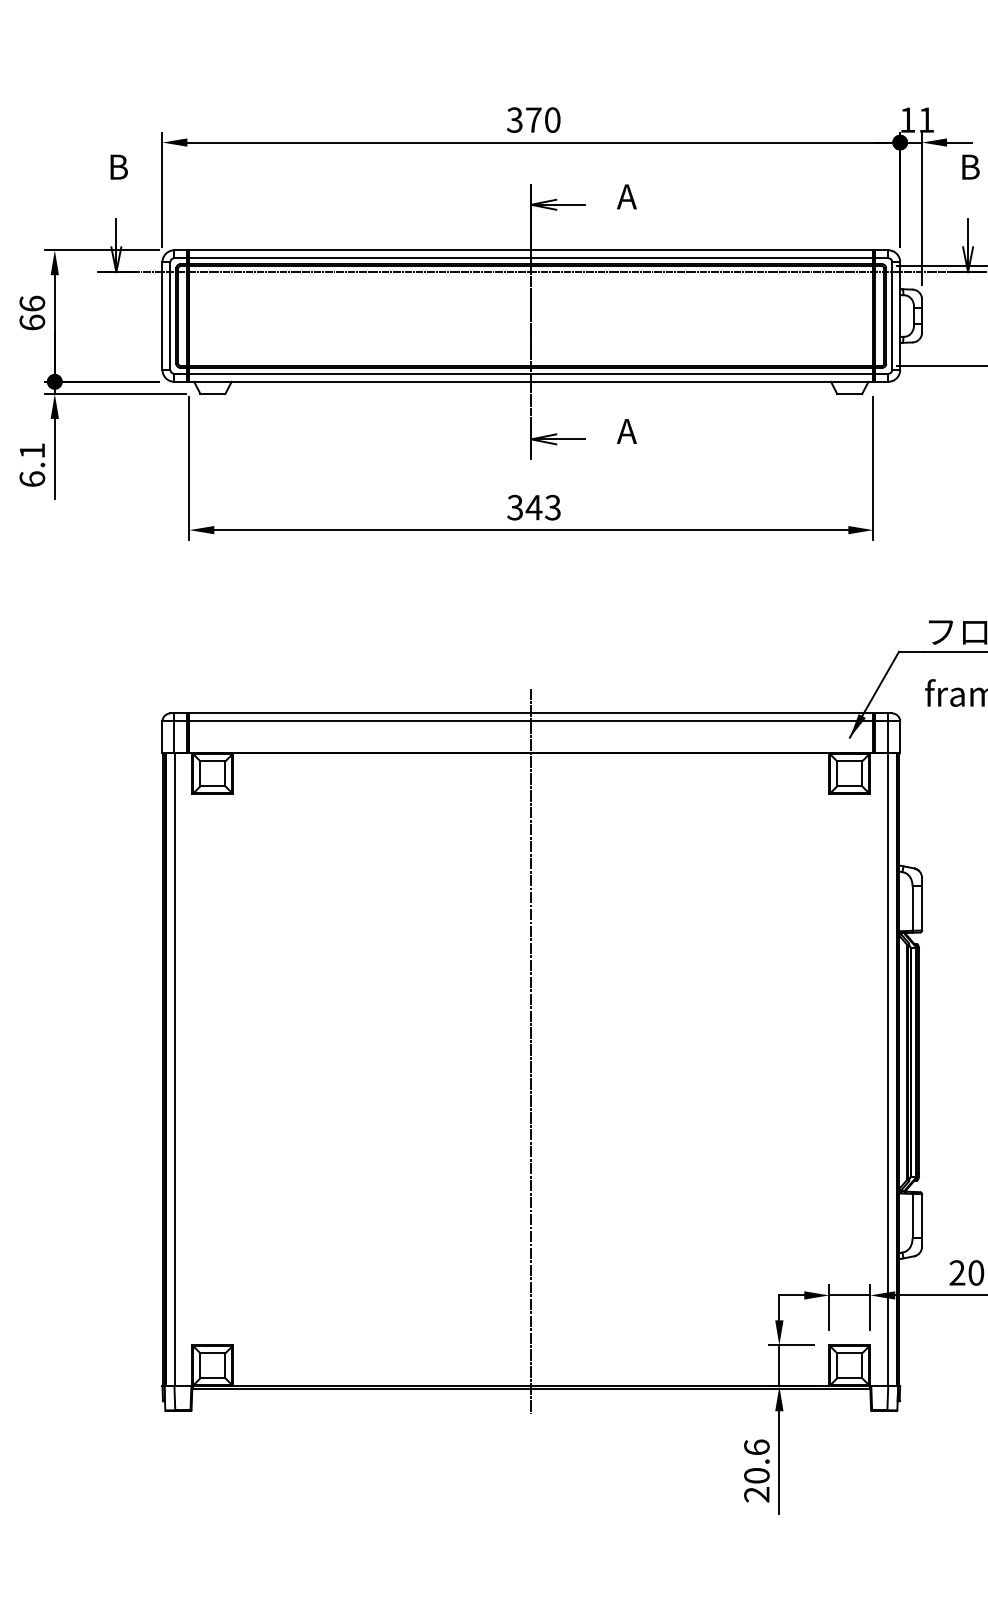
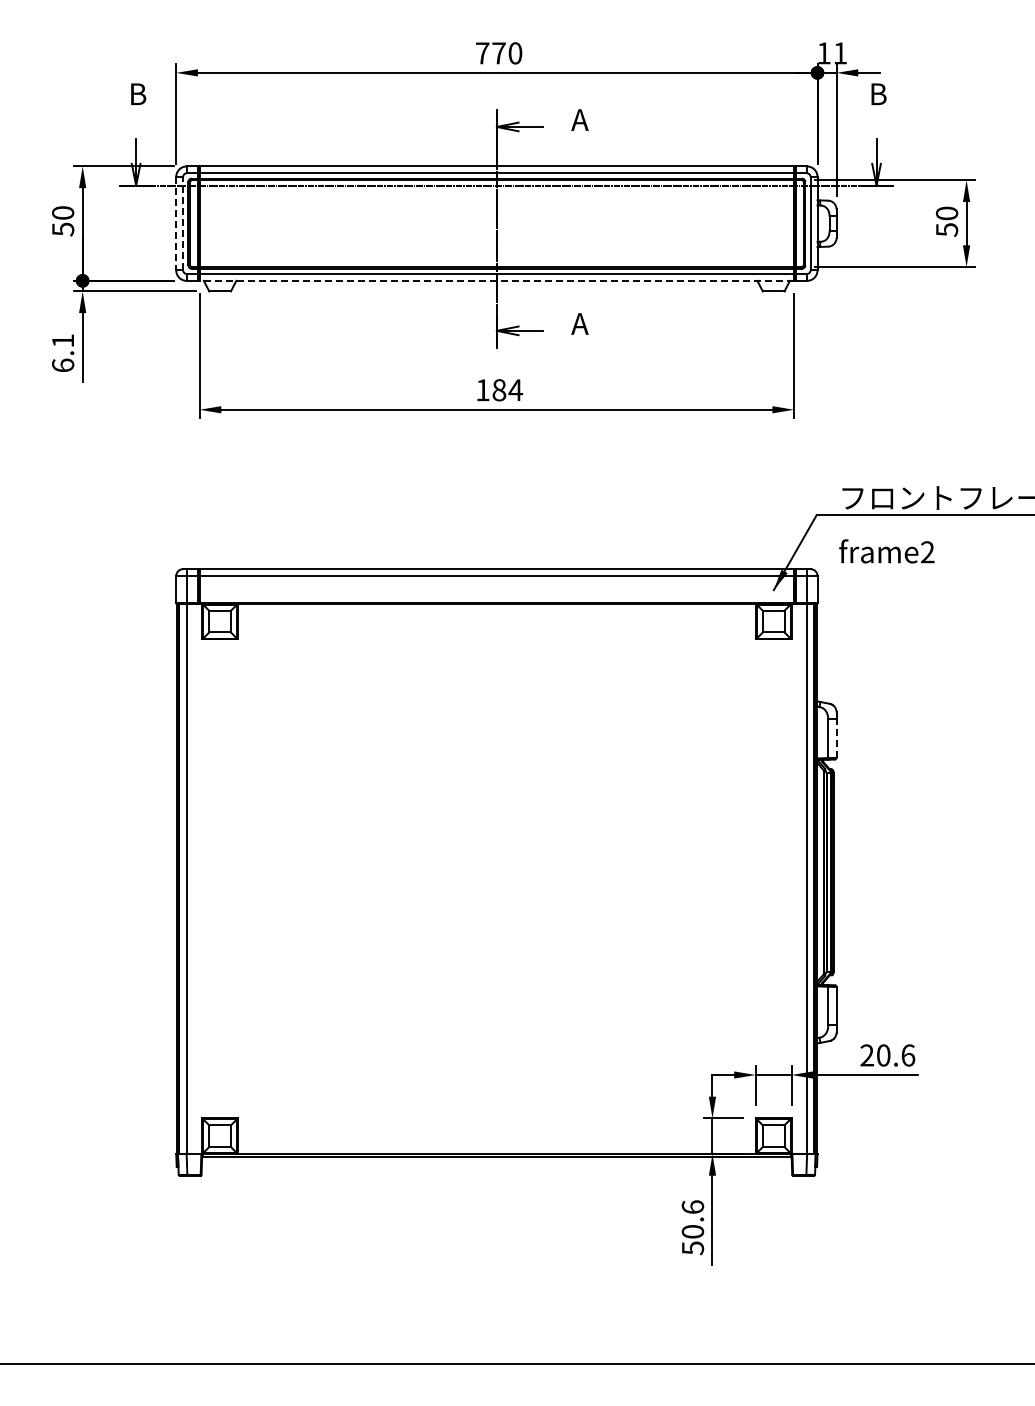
text: (514, 120) -> (482, 53), 370 -> 770
text: (32, 313) -> (63, 221), 66 -> 50
line: (162, 315) -> (176, 223), solid -> dashed
line: (170, 315) -> (183, 223), solid -> dashed
line: (530, 381) -> (496, 280), solid -> dashed
text: (534, 507) -> (499, 390), 343 -> 184
line: (922, 908) -> (836, 738), solid -> dashed
line: (530, 1050) -> (496, 862), removed
text: (756, 1495) -> (692, 1248), 20.6 -> 50.6

